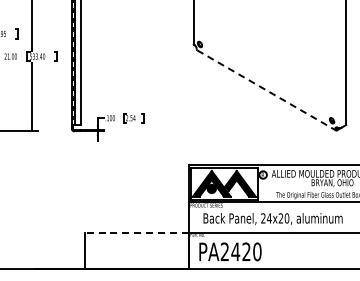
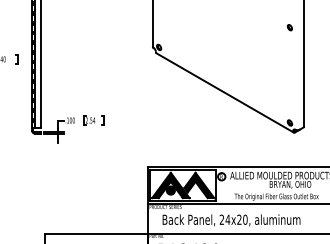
part: (331, 24) -> (289, 27), added
line: (266, 90) -> (225, 93), dashed -> solid
line: (136, 232) -> (96, 233), dashed -> solid

